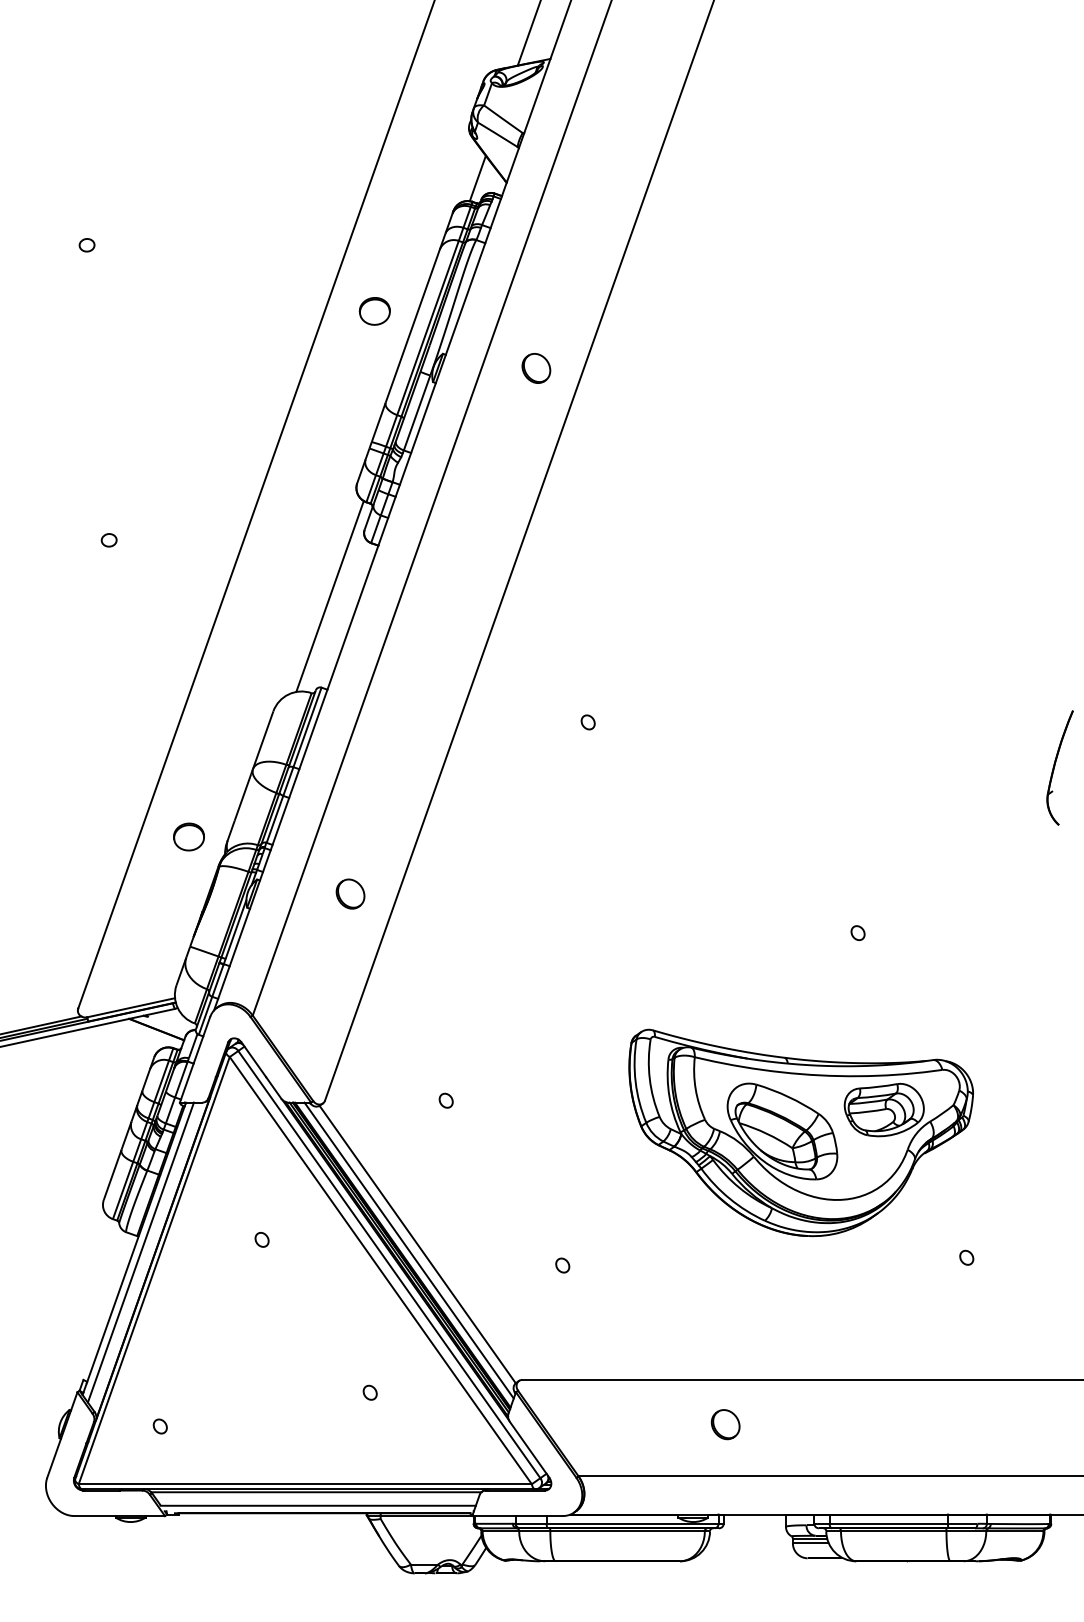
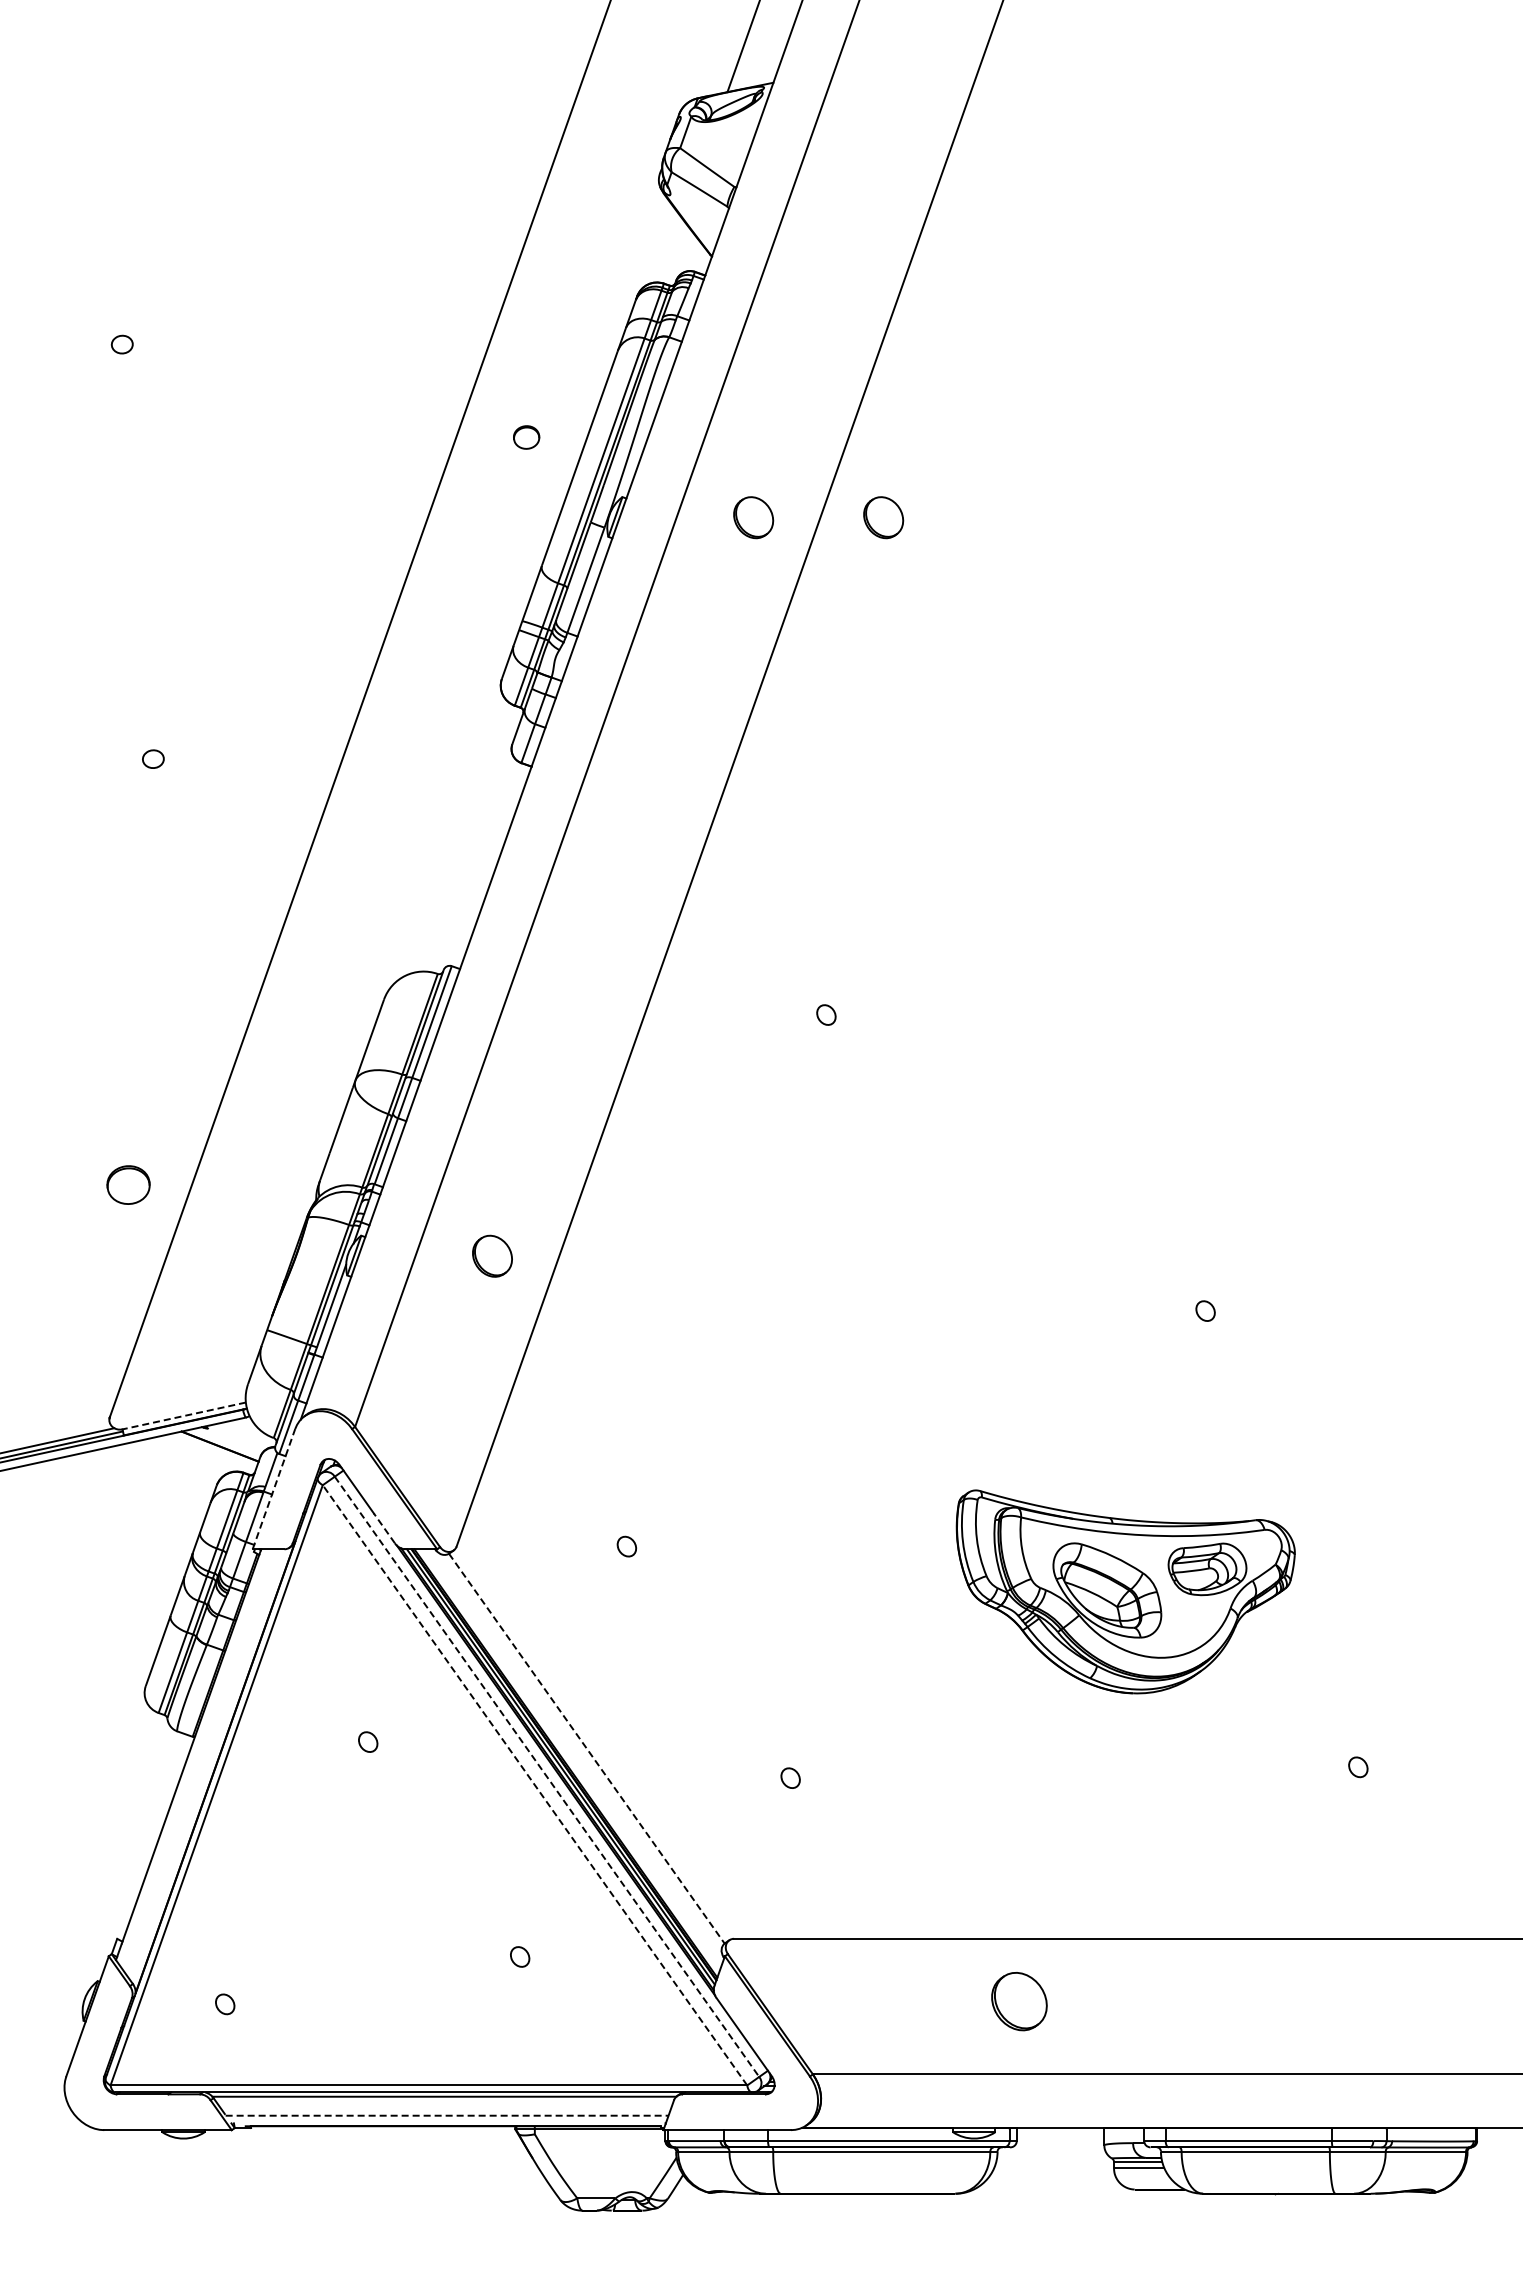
line: (477, 178) -> (671, 250), removed
part: (374, 311) -> (526, 437), size x0.6
part: (628, 368) -> (883, 517), added
line: (329, 596) -> (463, 838), removed
part: (1055, 766) -> (1482, 1076), removed
part: (188, 836) -> (128, 1184), moved
line: (130, 1008) -> (183, 1416), solid -> dashed
line: (194, 1060) -> (273, 1489), solid -> dashed
line: (273, 1087) -> (384, 1527), solid -> dashed
part: (801, 1132) -> (1125, 1591), size x0.7
line: (417, 1244) -> (586, 1748), solid -> dashed
line: (408, 1250) -> (574, 1757), removed
line: (140, 1252) -> (197, 1759), removed
line: (389, 1264) -> (547, 1776), solid -> dashed
line: (381, 1270) -> (535, 1785), solid -> dashed
part: (725, 1424) -> (1019, 2001), size x1.4
line: (318, 1505) -> (447, 2115), solid -> dashed

